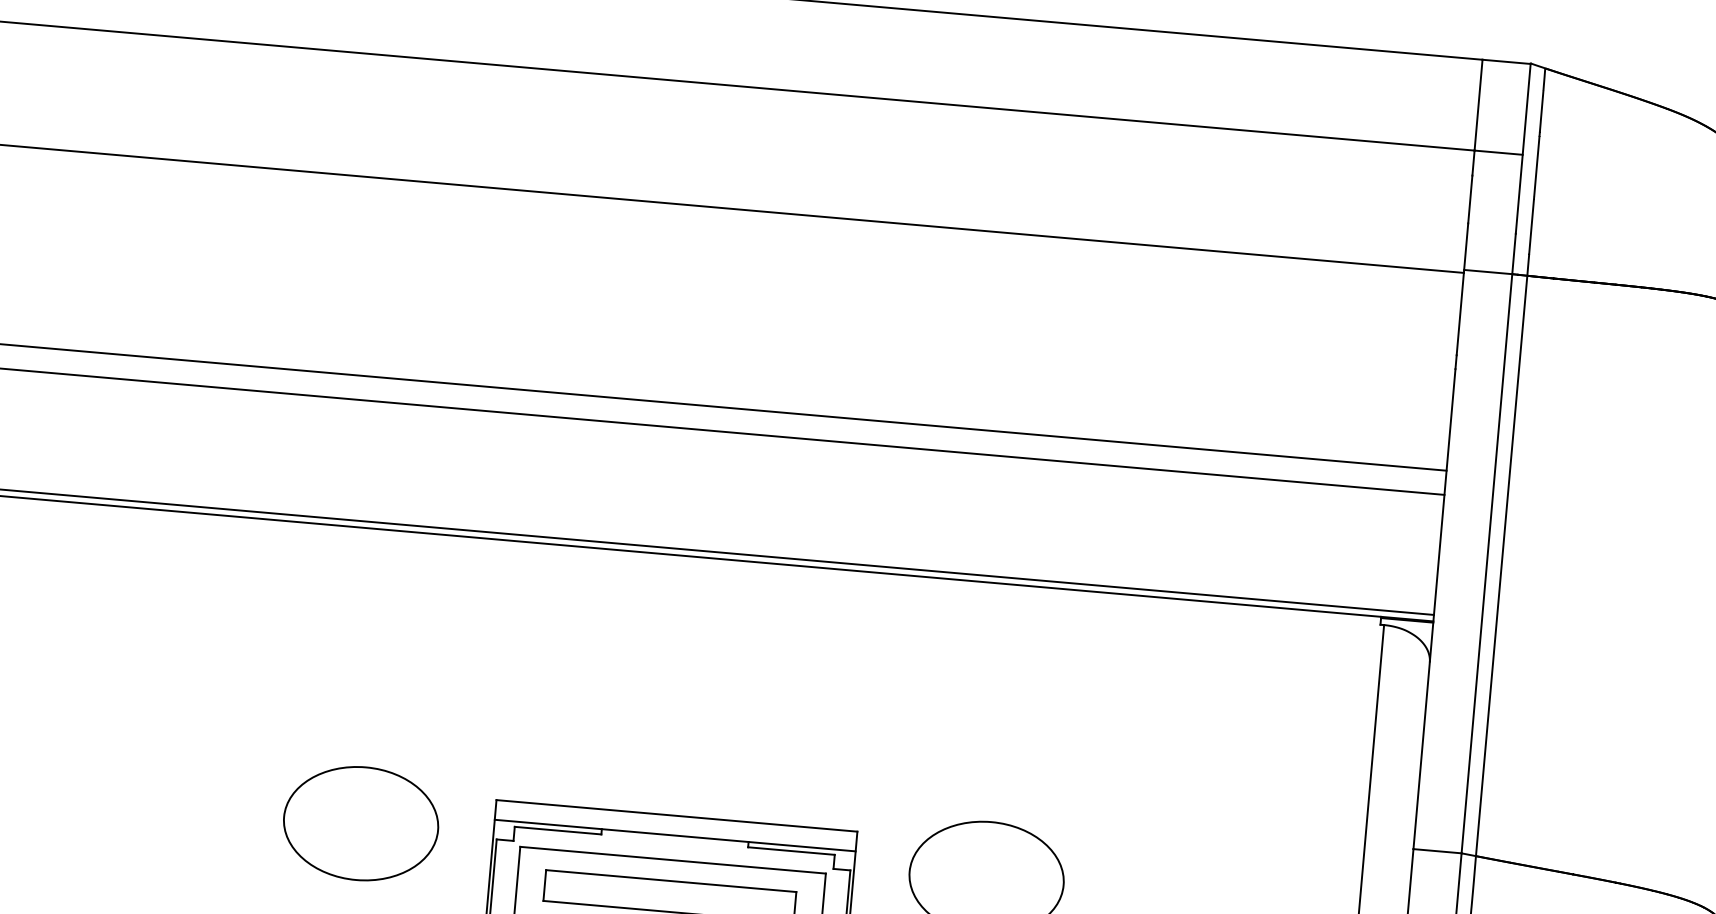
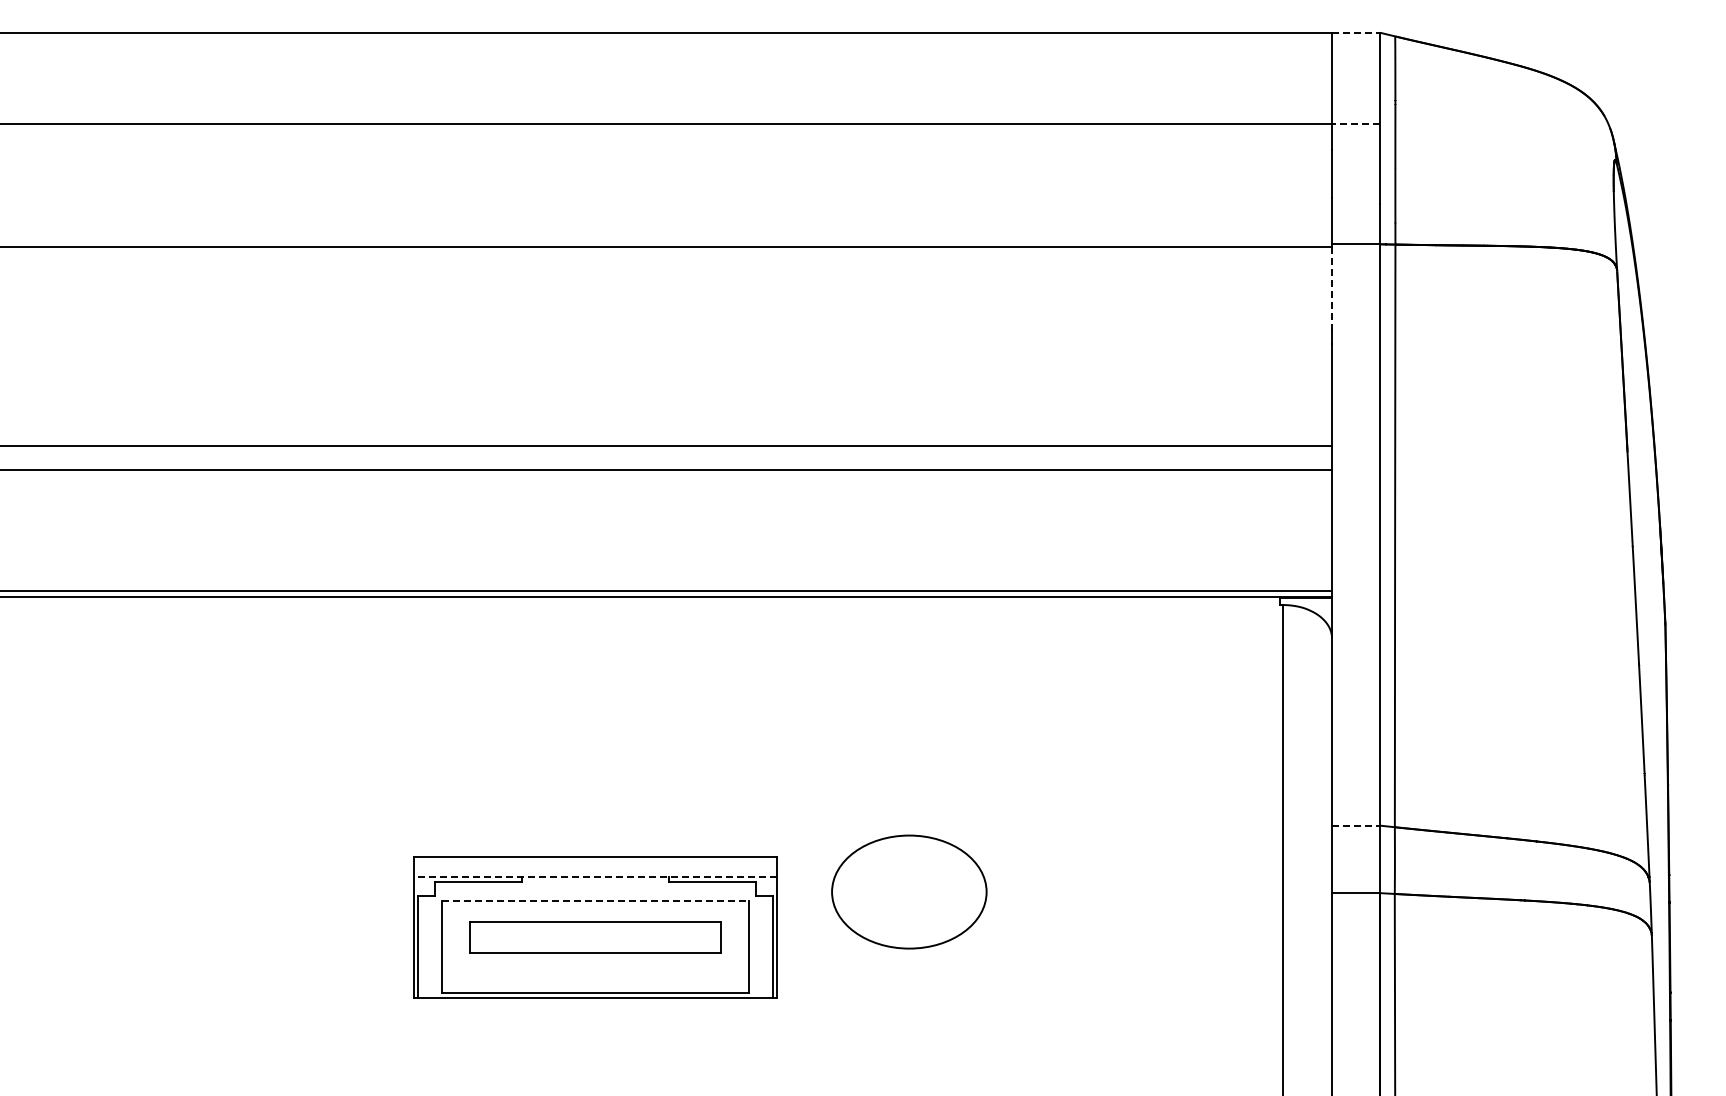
line: (1506, 62) -> (1356, 33), solid -> dashed
line: (1498, 152) -> (1355, 124), solid -> dashed
line: (1459, 314) -> (1331, 289), solid -> dashed
part: (361, 823) -> (281, 891), removed
line: (674, 835) -> (594, 876), solid -> dashed
line: (1437, 851) -> (1356, 825), solid -> dashed
line: (673, 860) -> (595, 901), solid -> dashed

